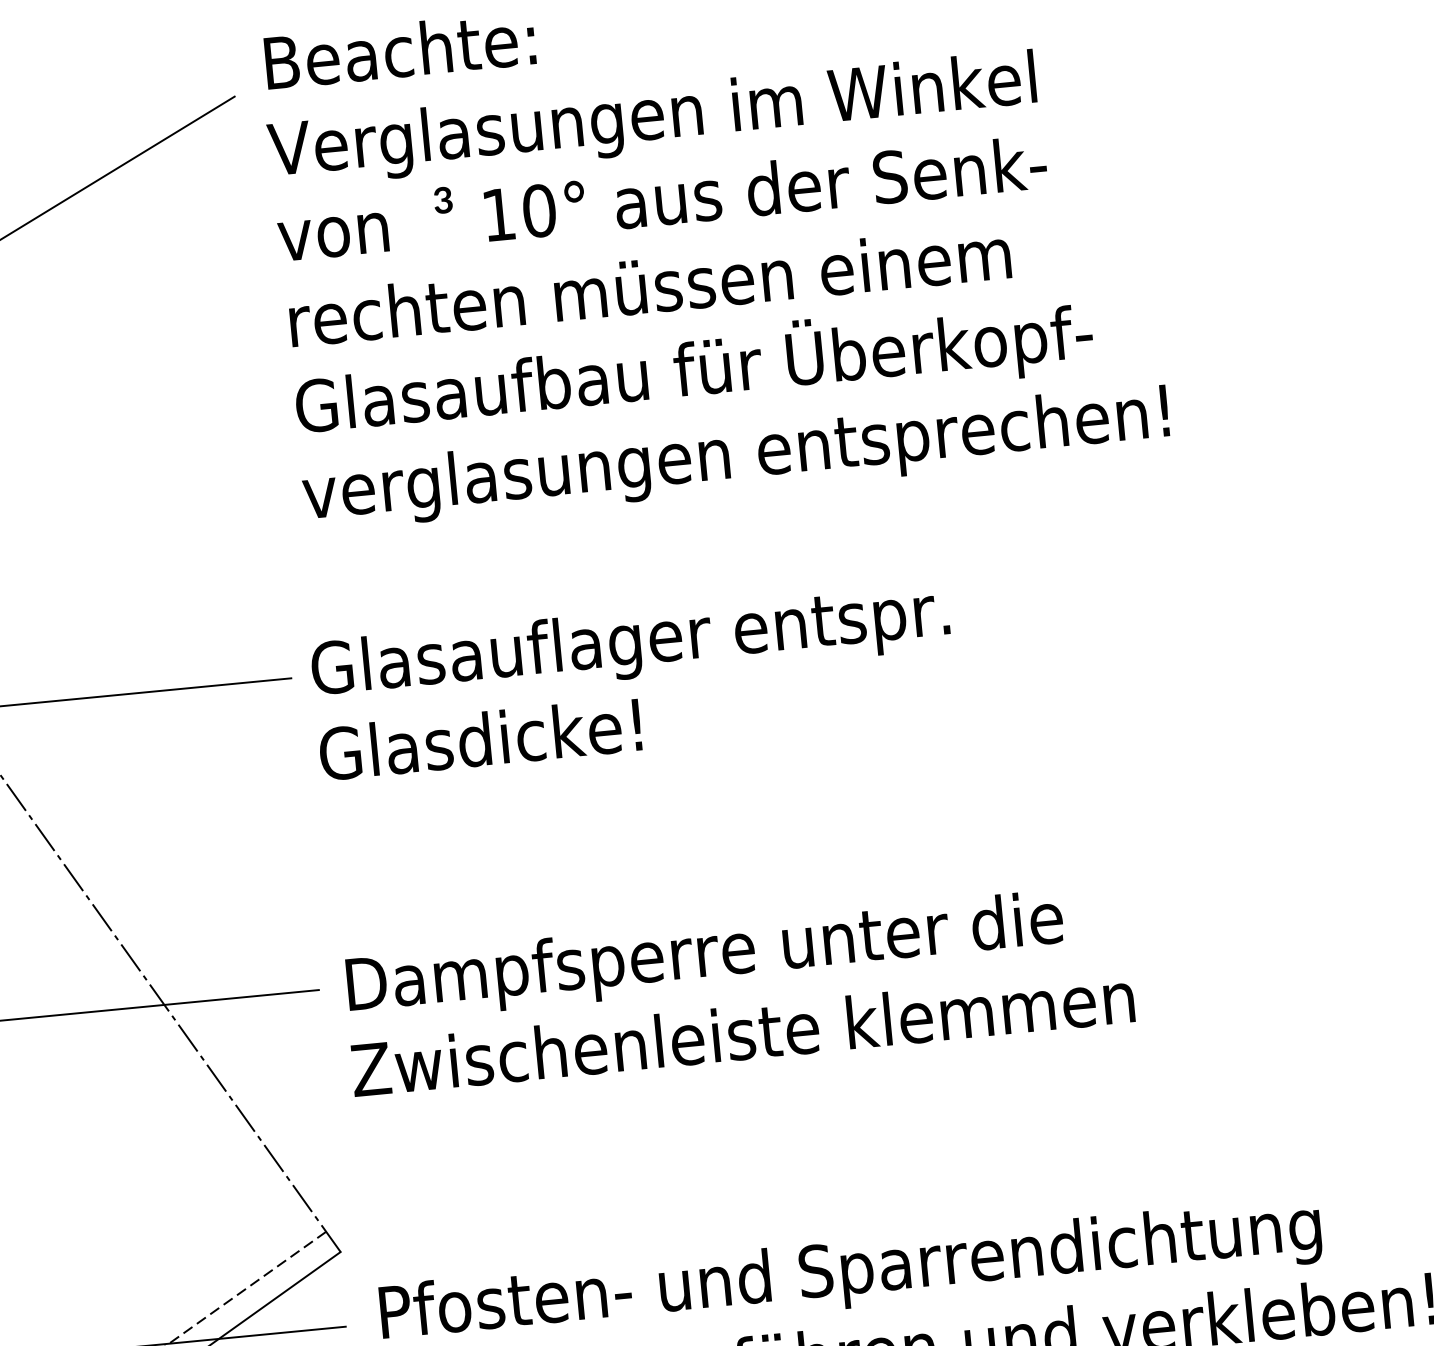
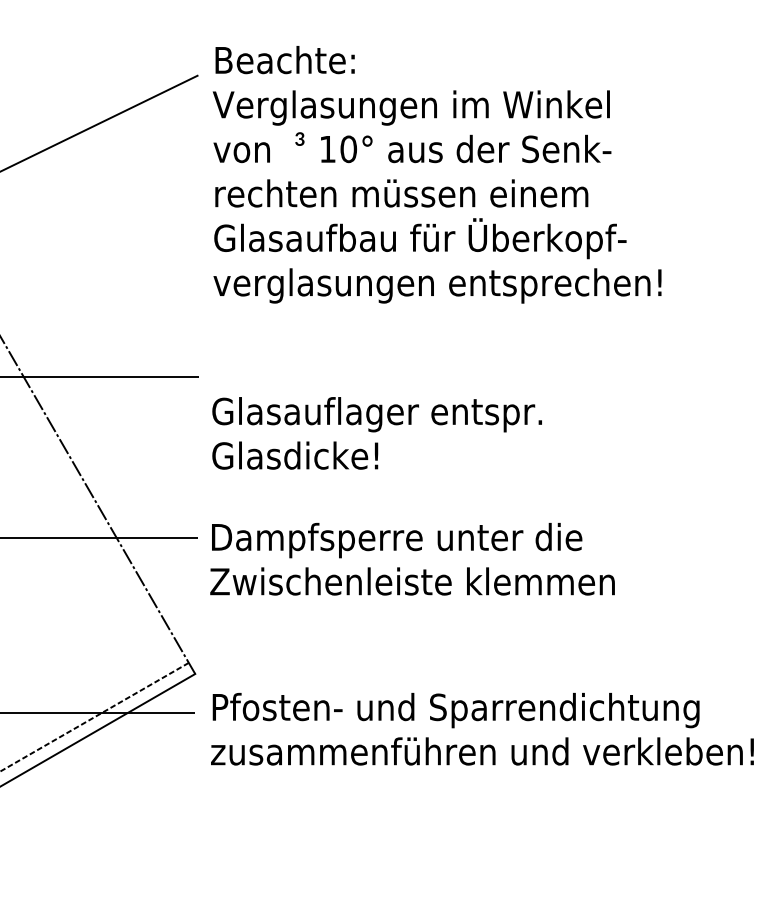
text: (632, 681) -> (376, 433), moved

